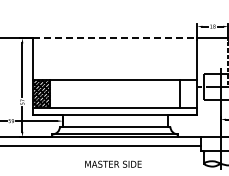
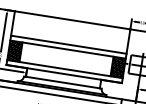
line: (115, 38) -> (72, 20), dashed -> solid
line: (115, 72) -> (69, 44), added
hatch: (188, 93) -> (118, 67), added

